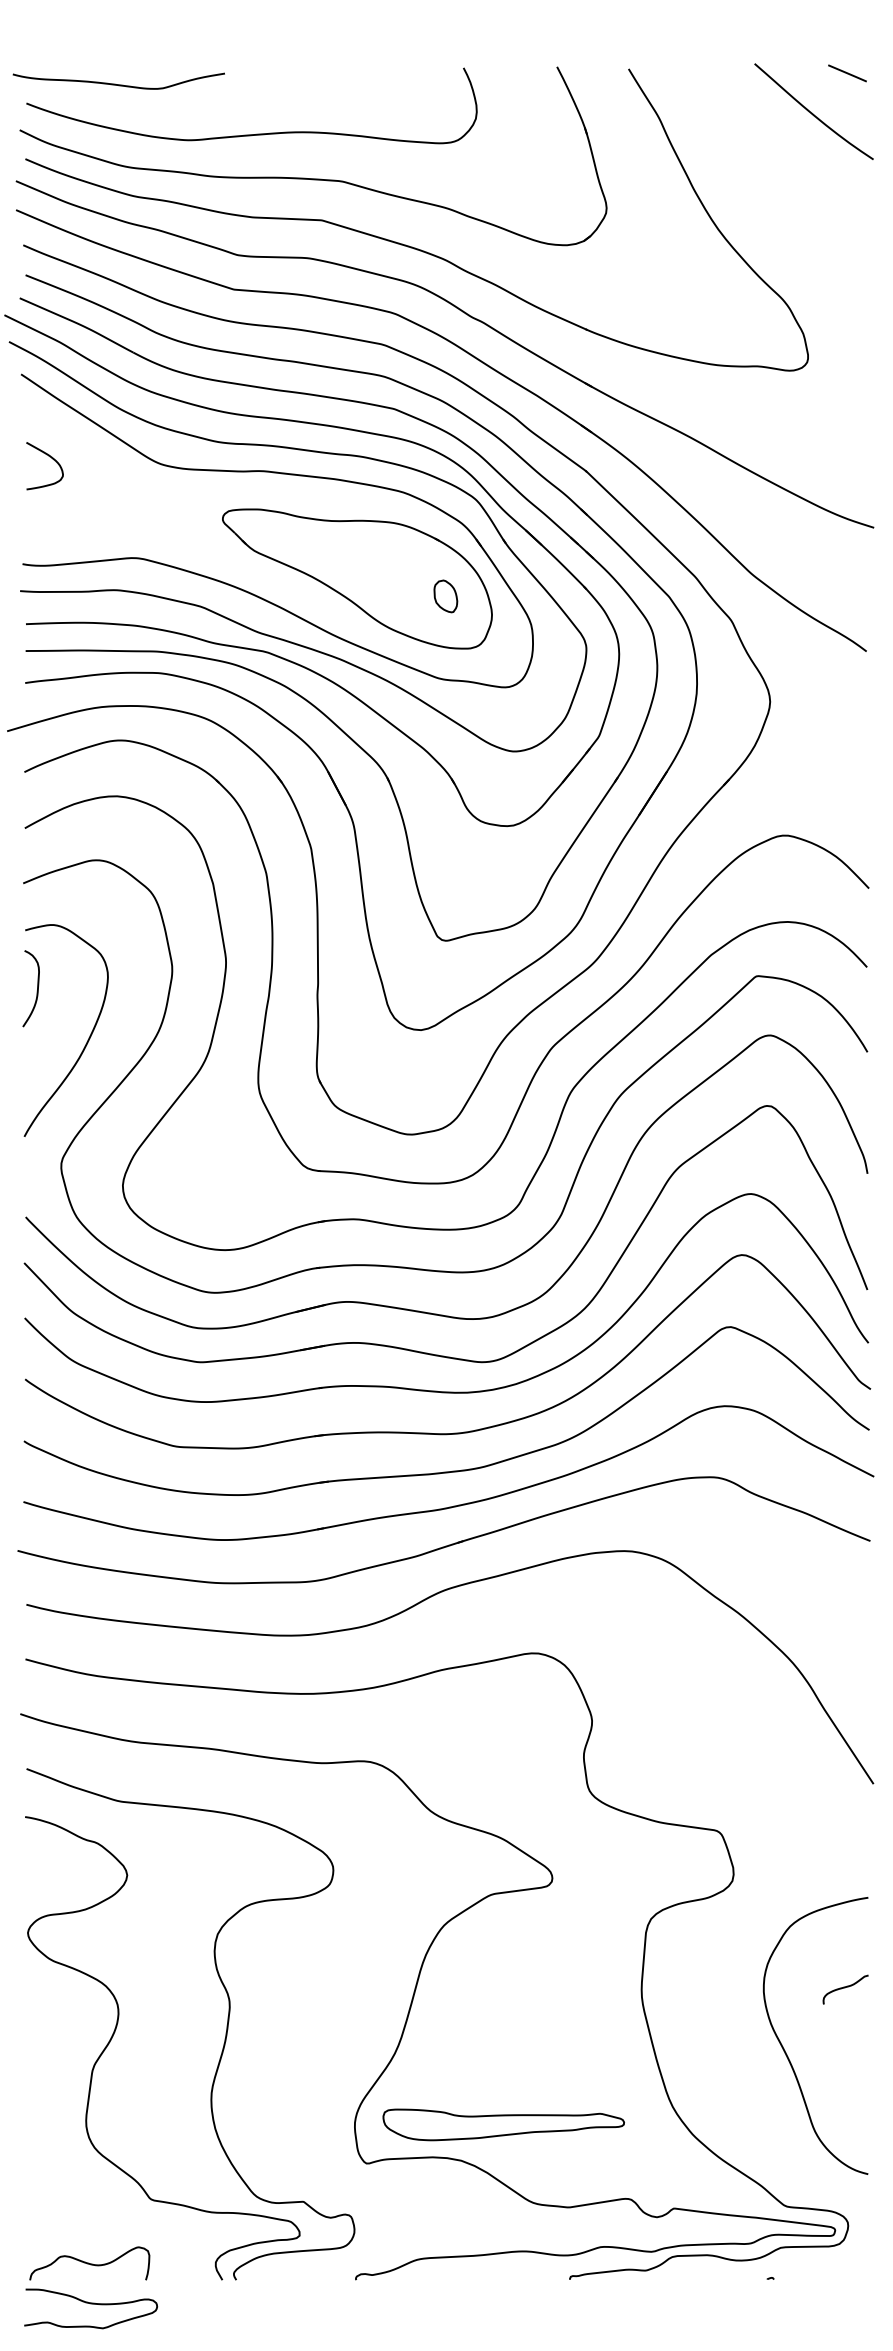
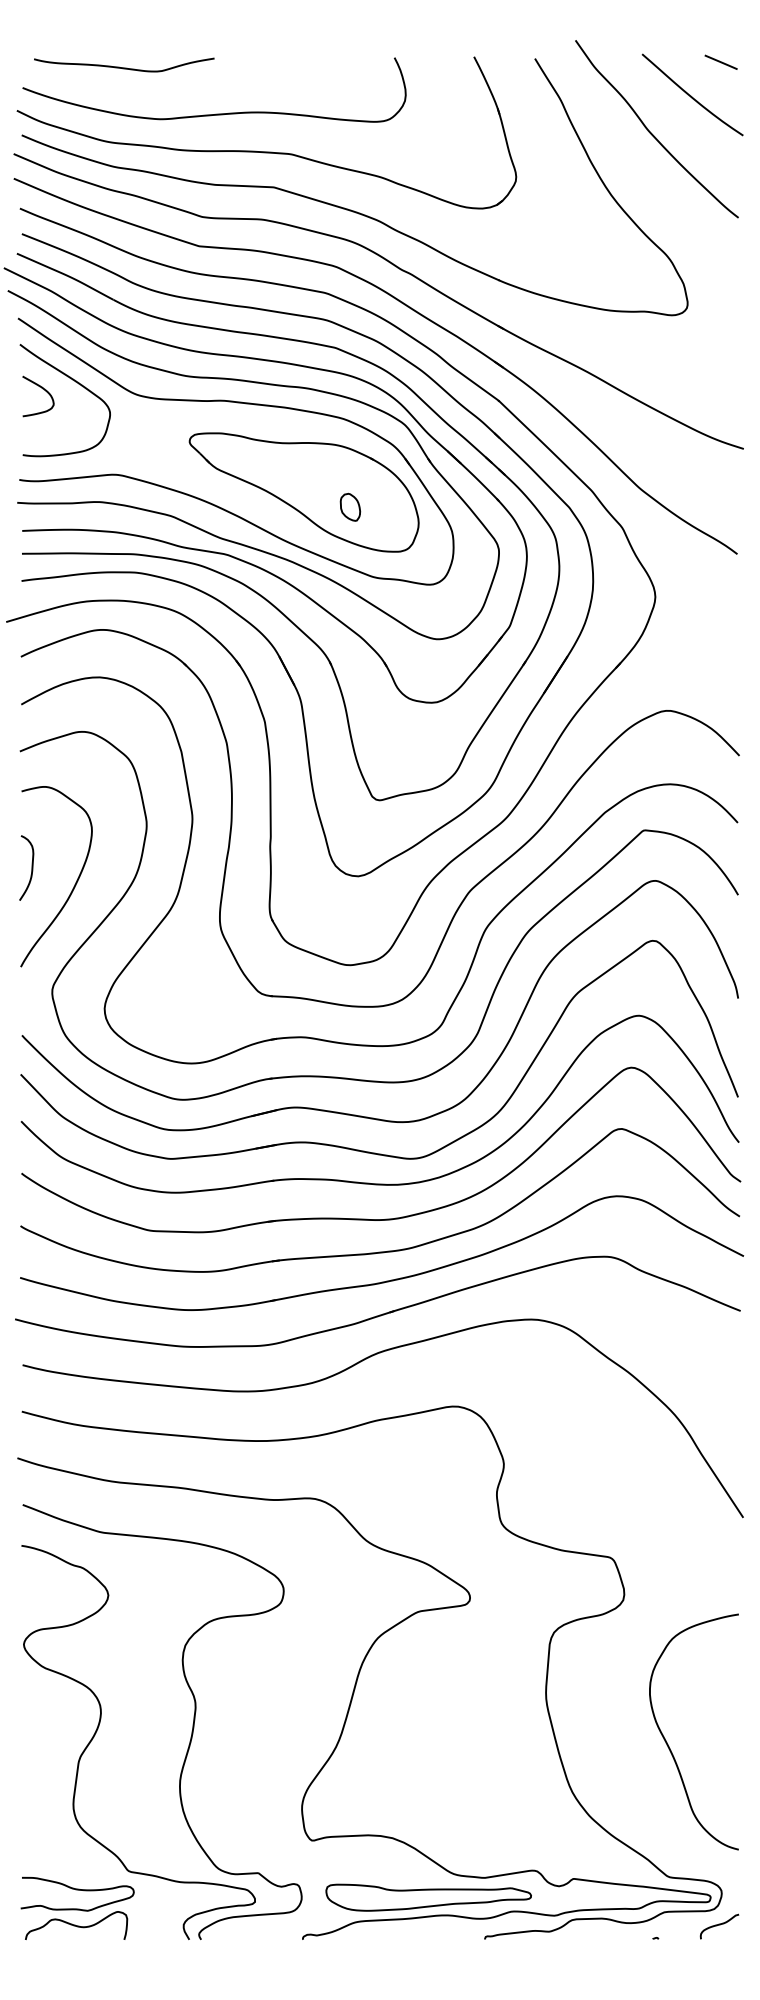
curve: (119, 84) -> (124, 67), moved
curve: (766, 157) -> (652, 133), added
curve: (88, 449) -> (75, 382), added
part: (445, 595) -> (350, 506), moved
curve: (36, 988) -> (31, 867), moved
curve: (845, 1988) -> (719, 1925), moved
part: (503, 2124) -> (428, 1897), moved
curve: (90, 2304) -> (77, 1890), moved

